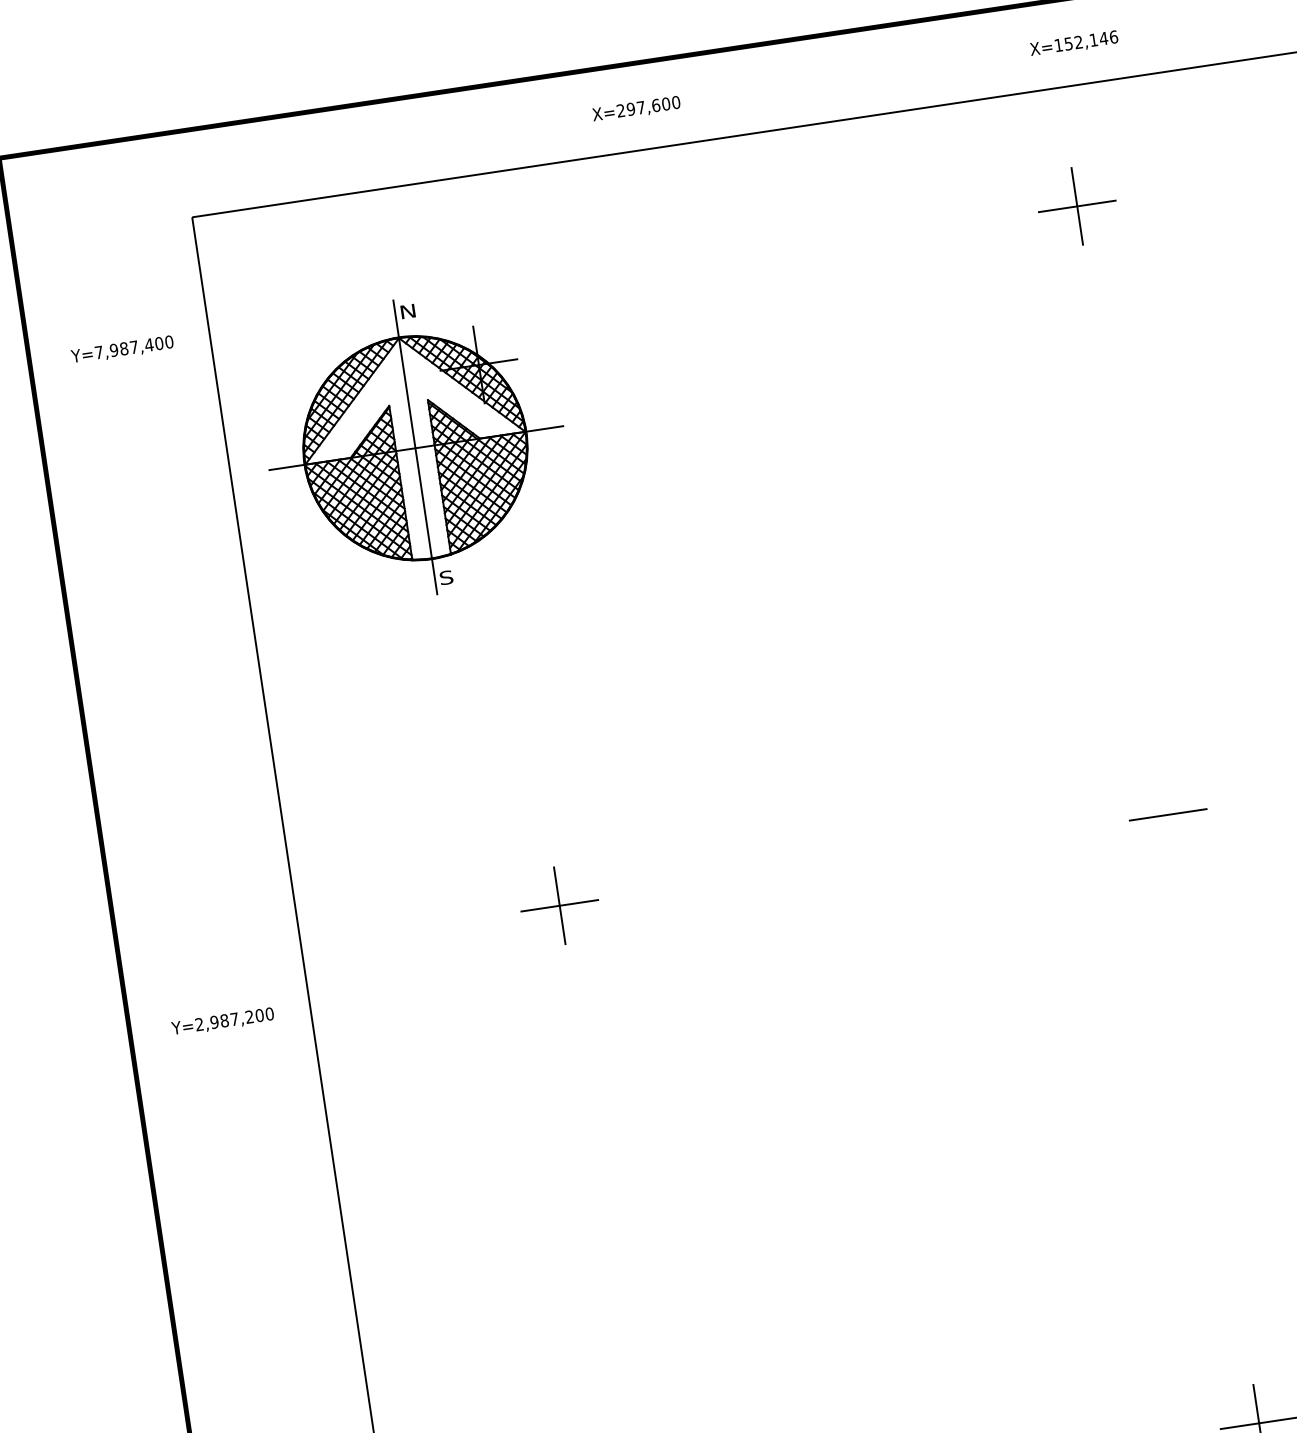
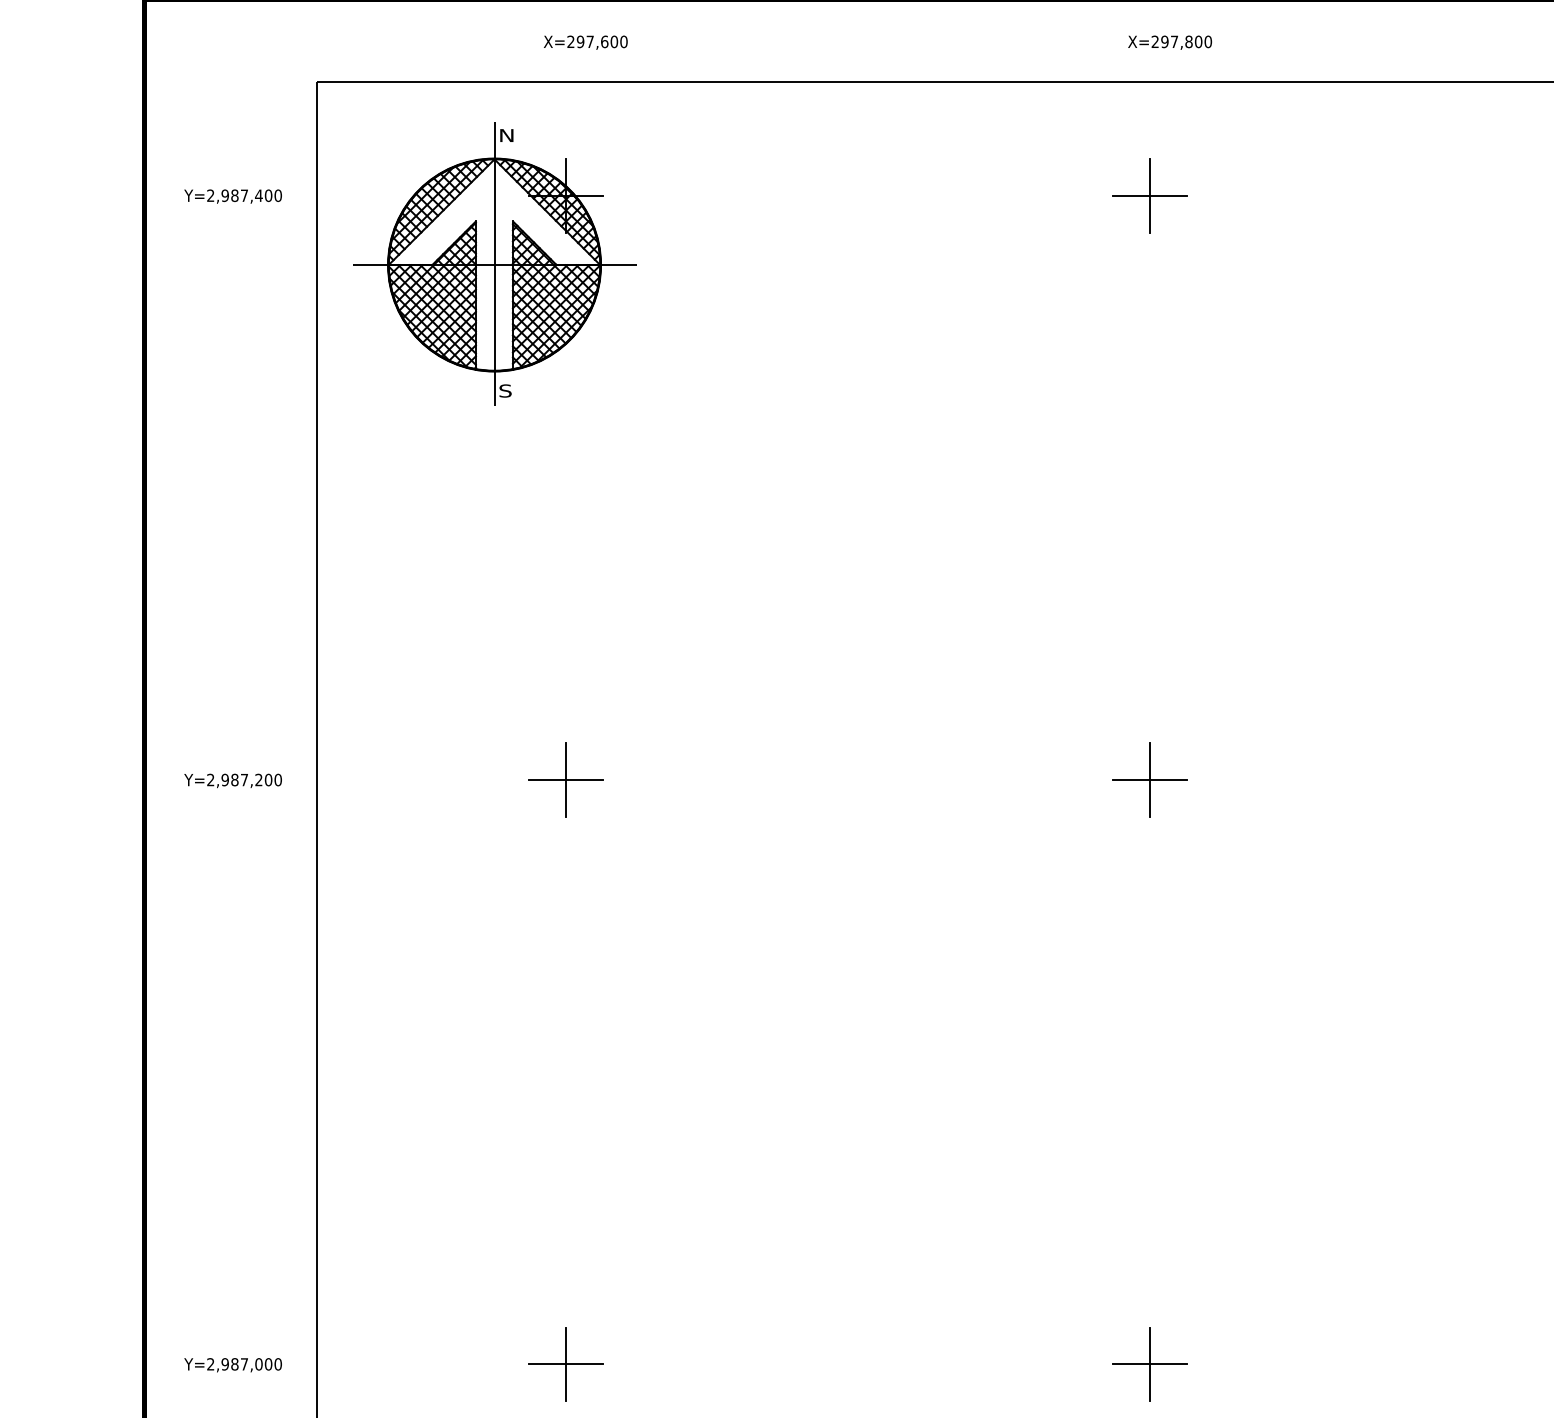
text: (1085, 40) -> (1181, 41), X=152,146 -> X=297,800
text: (636, 109) -> (585, 42), moved
text: (98, 352) -> (210, 195), Y=7,987,400 -> Y=2,987,400
part: (415, 446) -> (494, 263), moved
line: (1168, 814) -> (1150, 779), added
text: (222, 1021) -> (232, 780), moved

